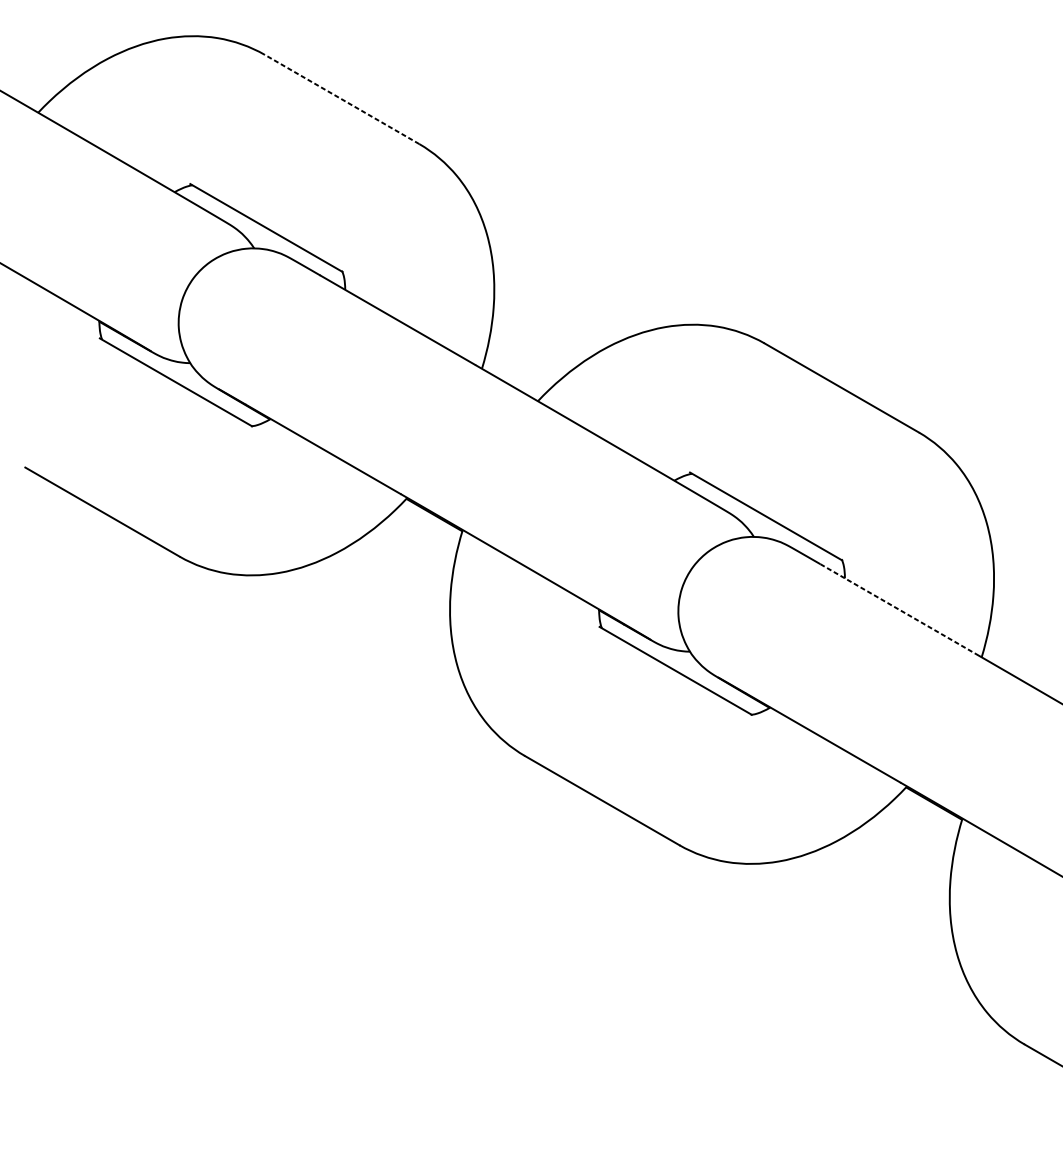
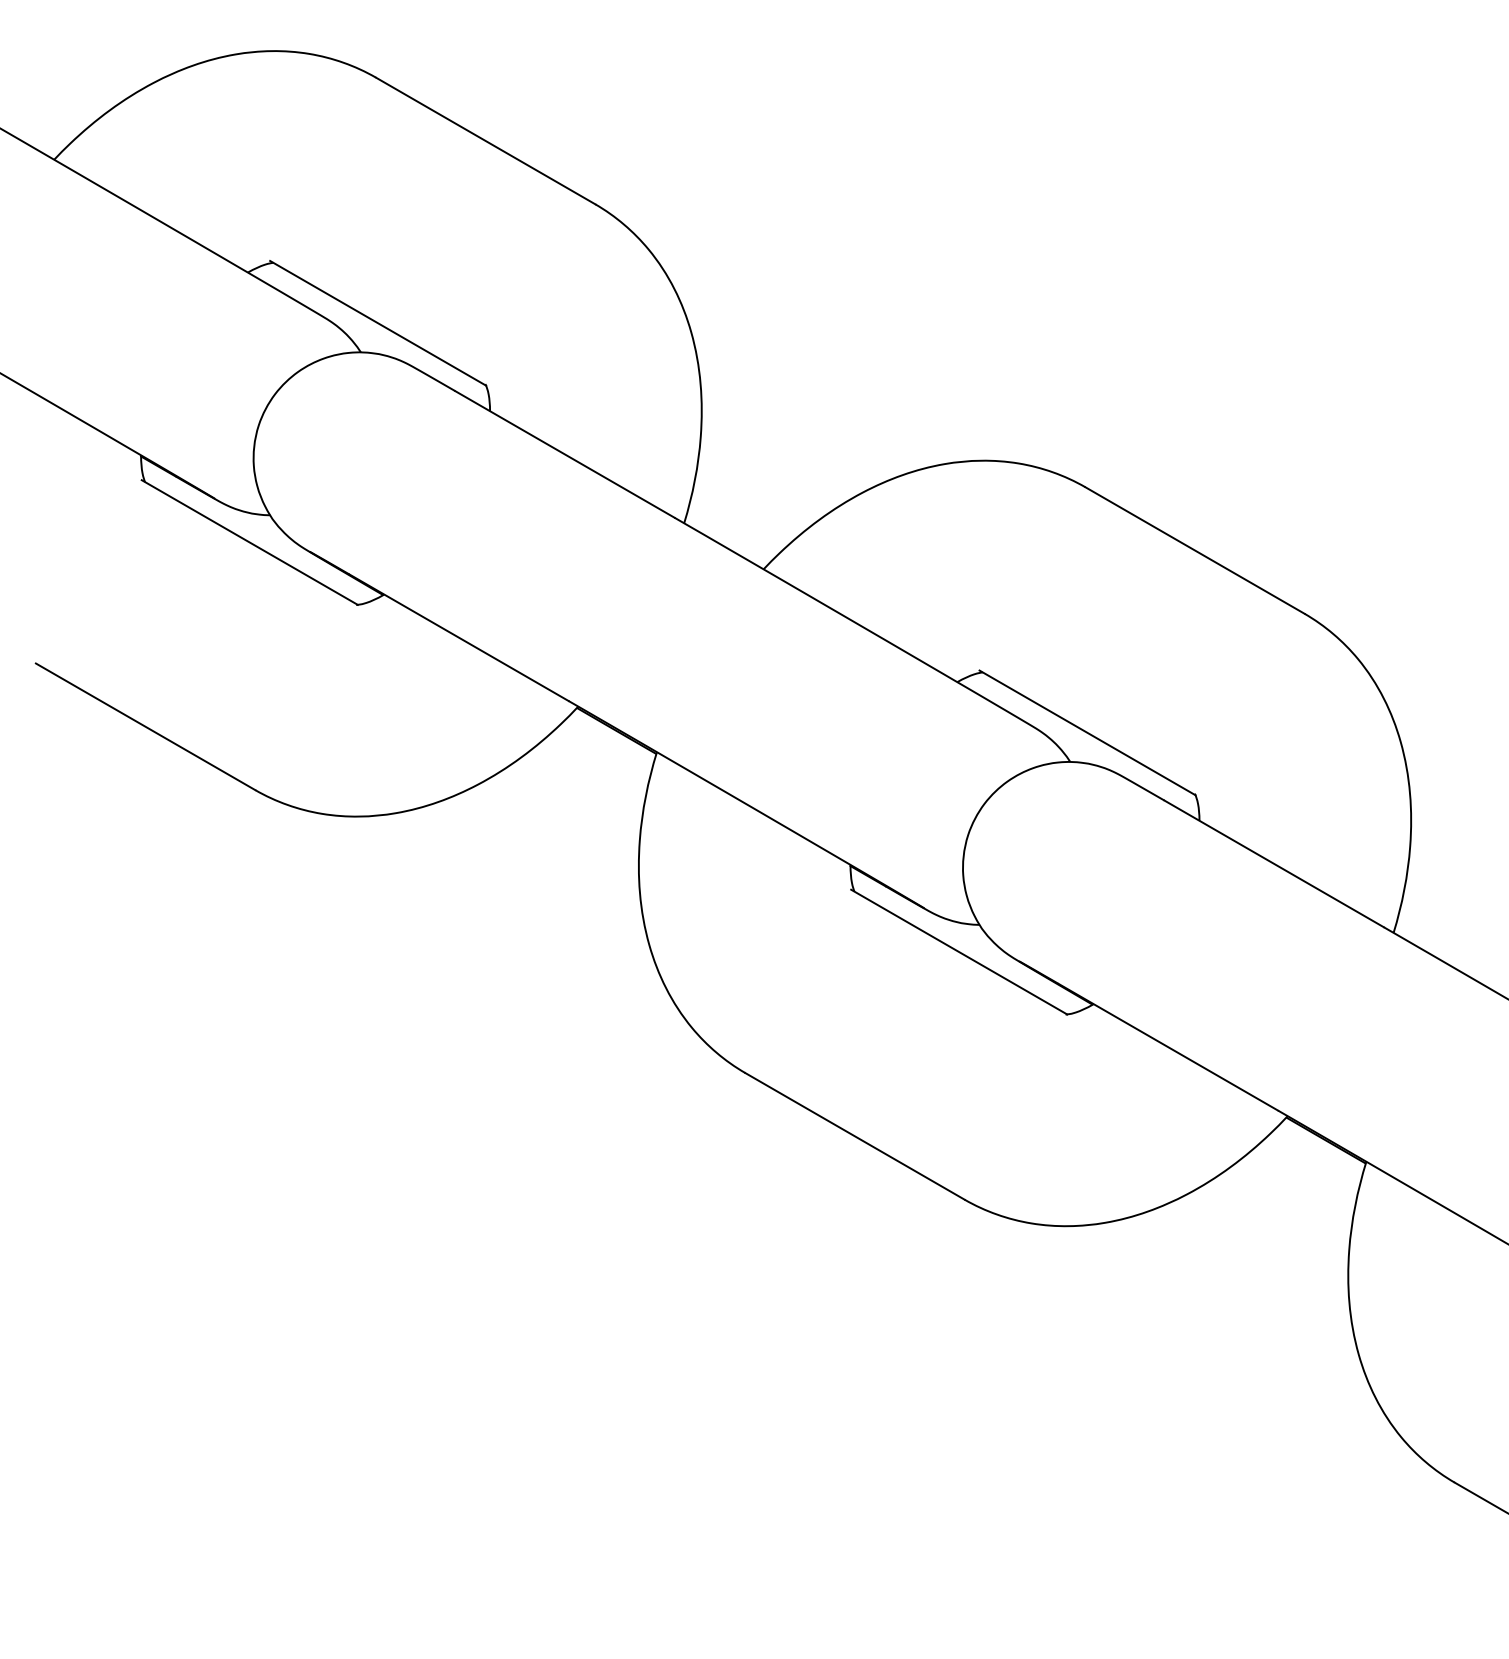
line: (342, 99) -> (485, 140), dashed -> solid
line: (897, 608) -> (1274, 863), dashed -> solid

